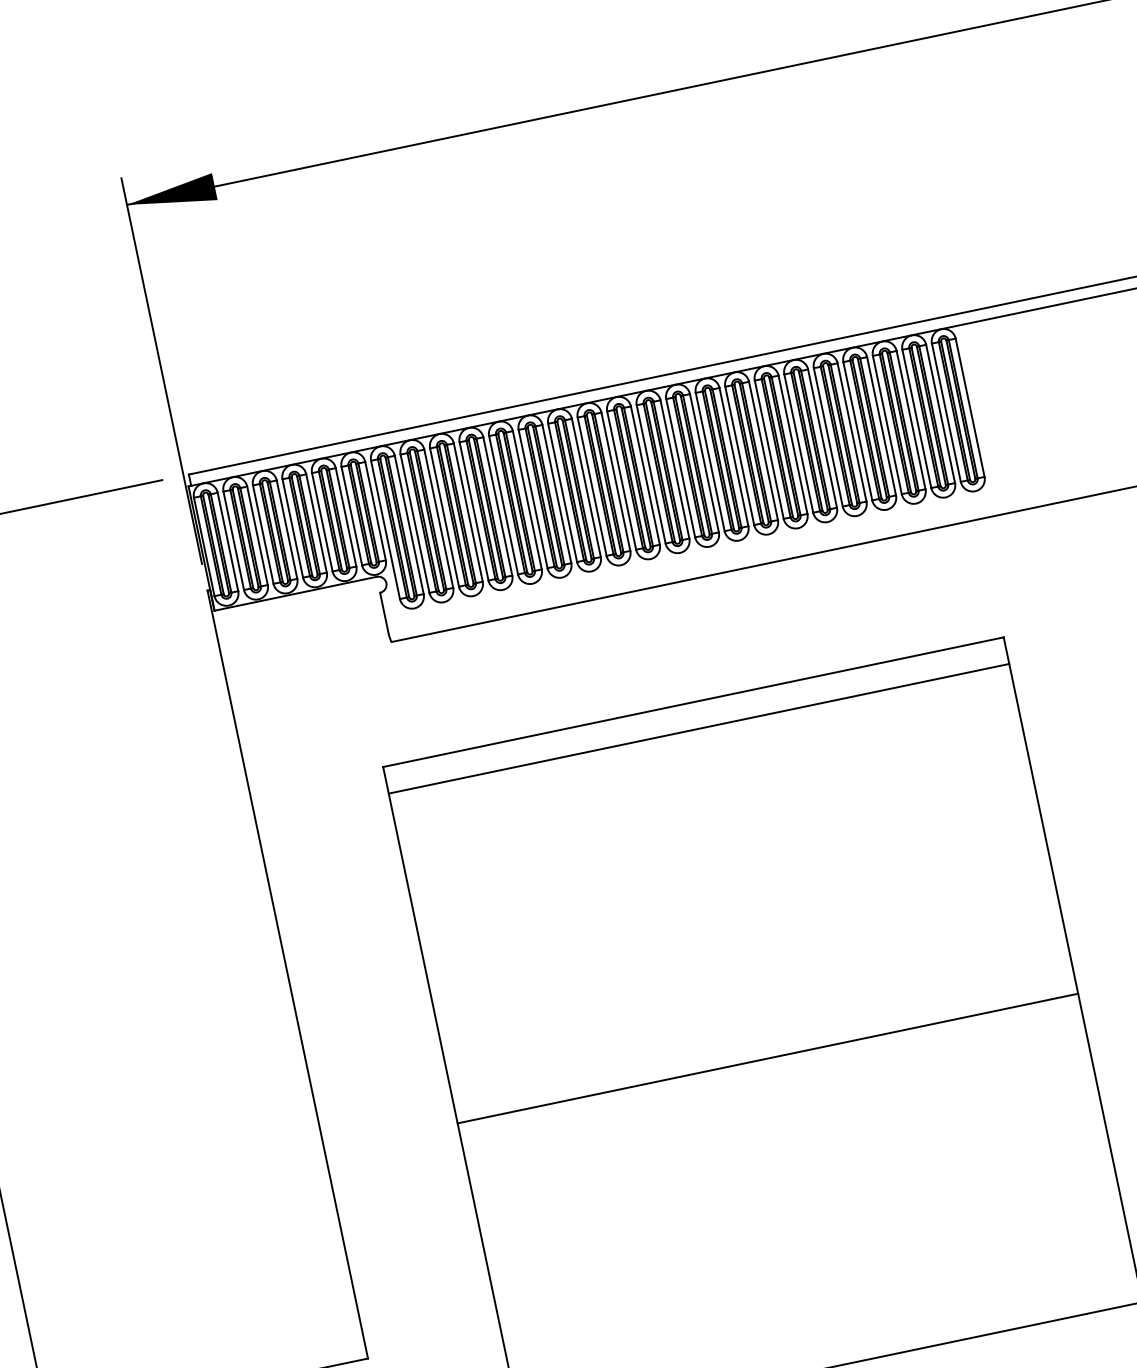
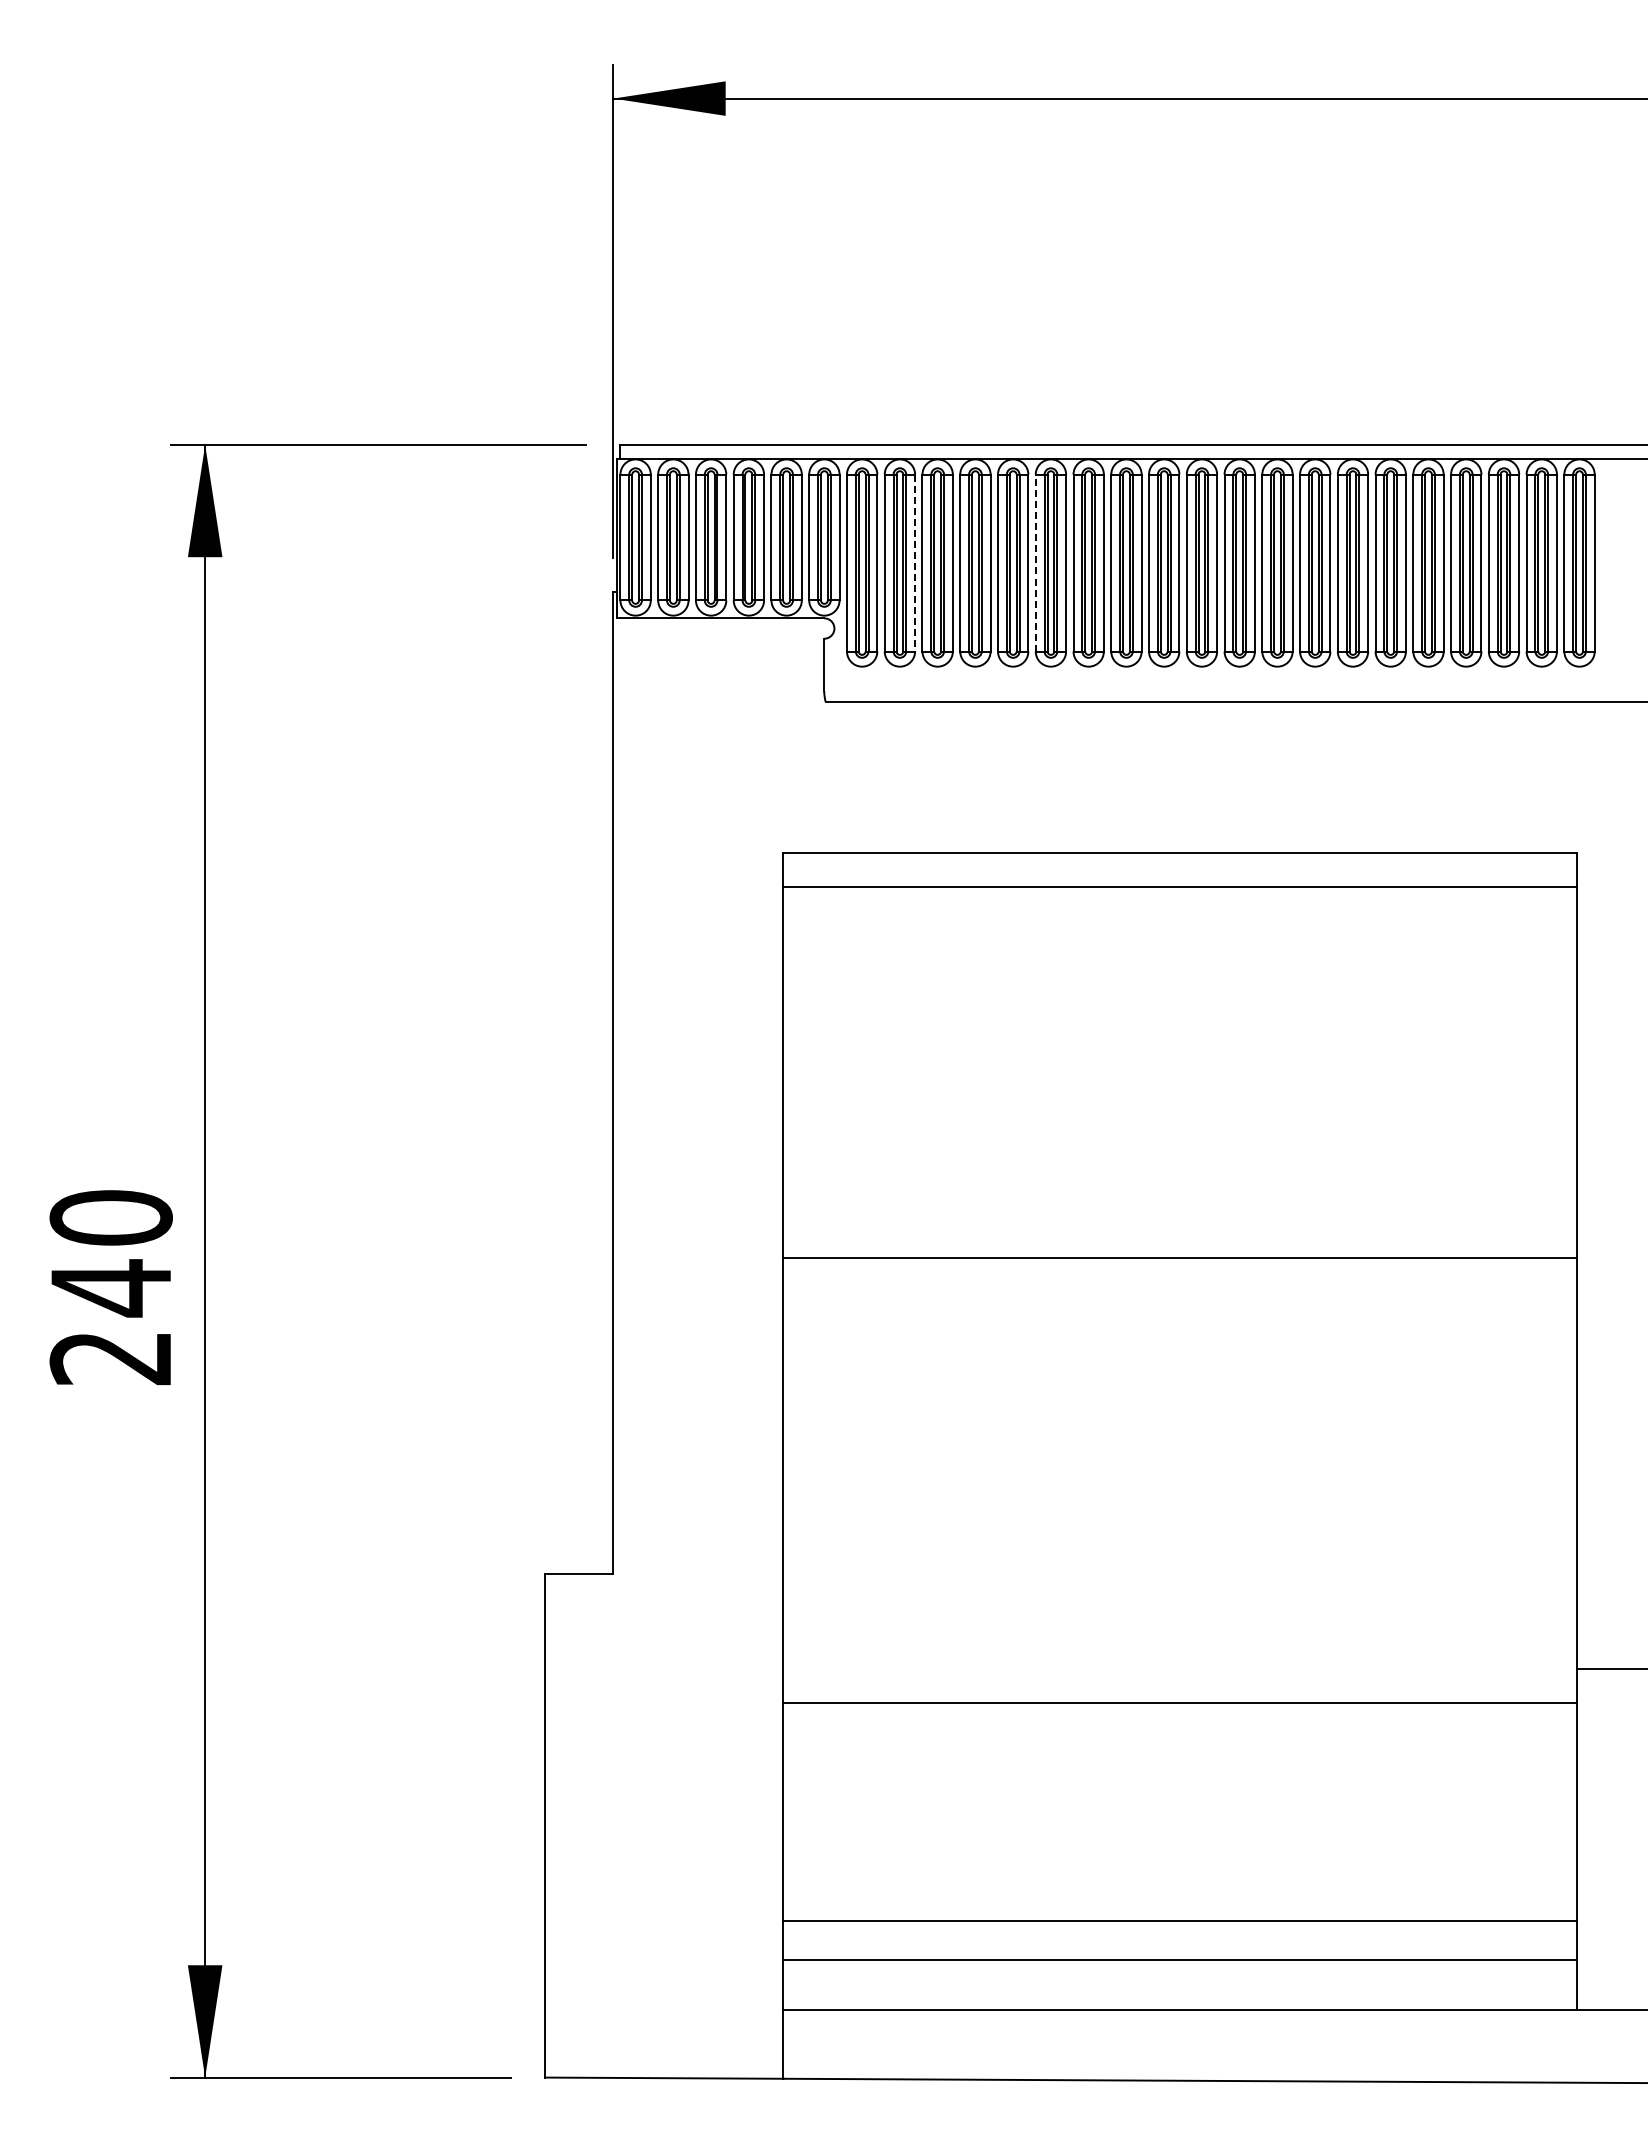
line: (532, 498) -> (1035, 562), solid -> dashed
line: (439, 519) -> (915, 563), solid -> dashed
line: (768, 1058) -> (1180, 1257), moved

